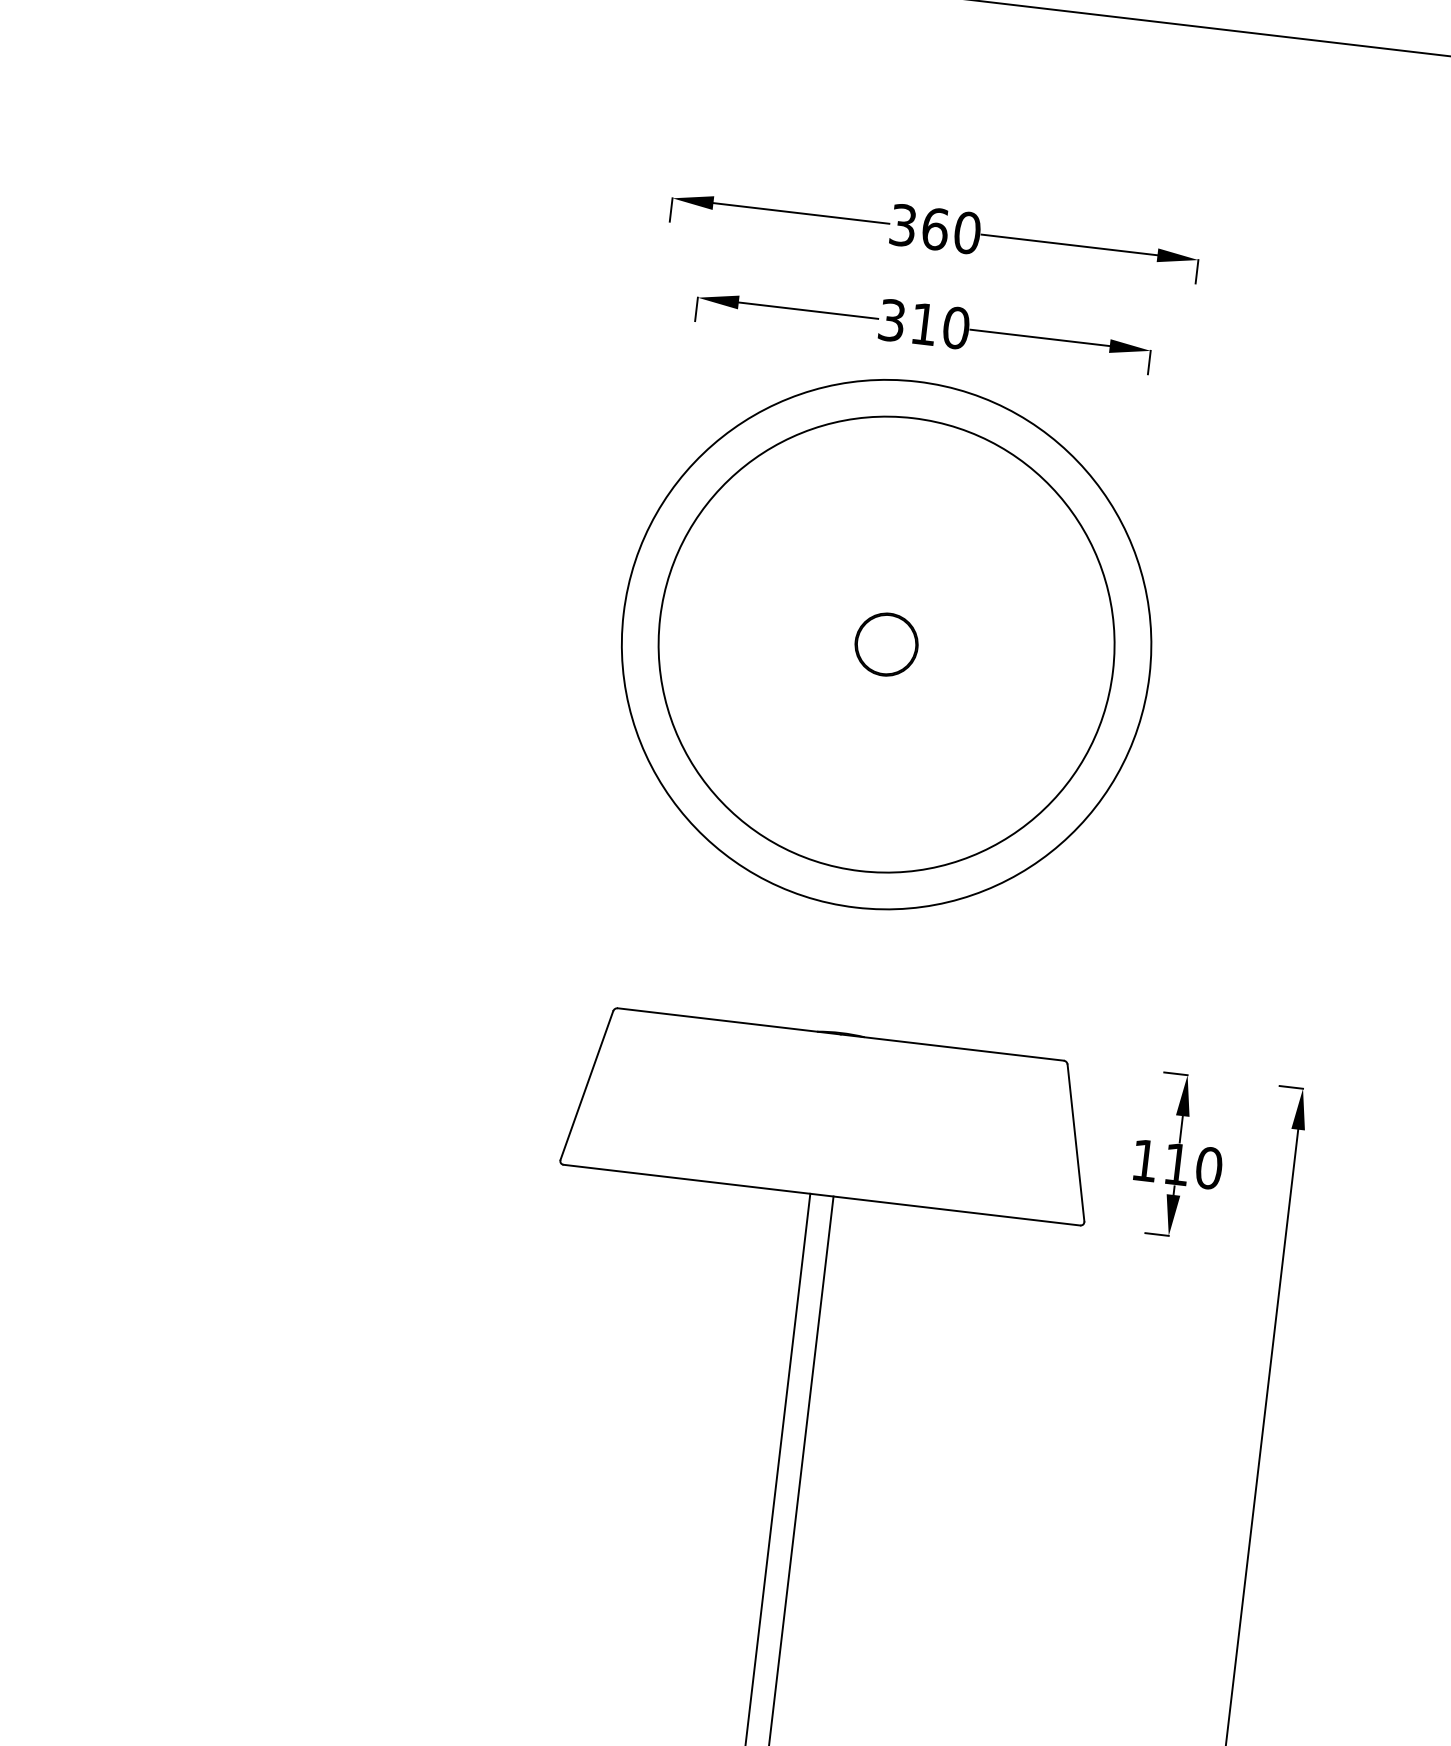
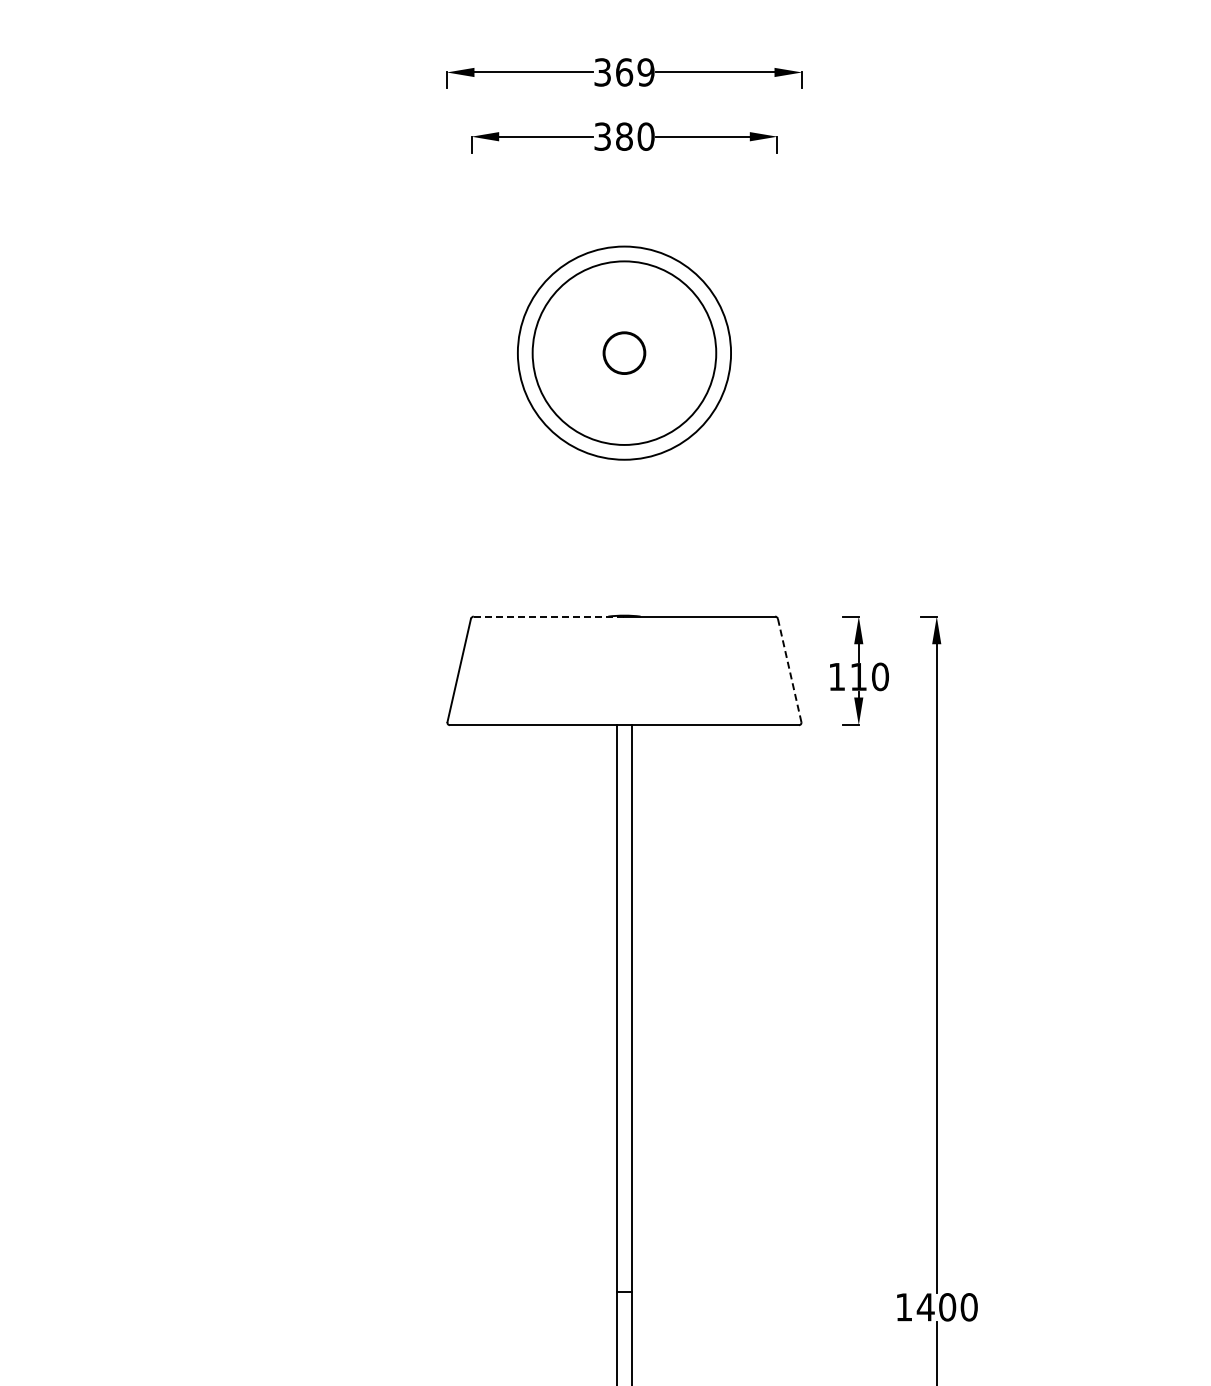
text: (966, 232) -> (645, 72), 360 -> 369
text: (924, 323) -> (624, 136), 310 -> 380
circle: (886, 643) -> (624, 352), size x0.6
circle: (886, 645) -> (624, 353), size x0.6
line: (729, 1021) -> (549, 616), solid -> dashed
line: (1075, 1142) -> (789, 670), solid -> dashed

